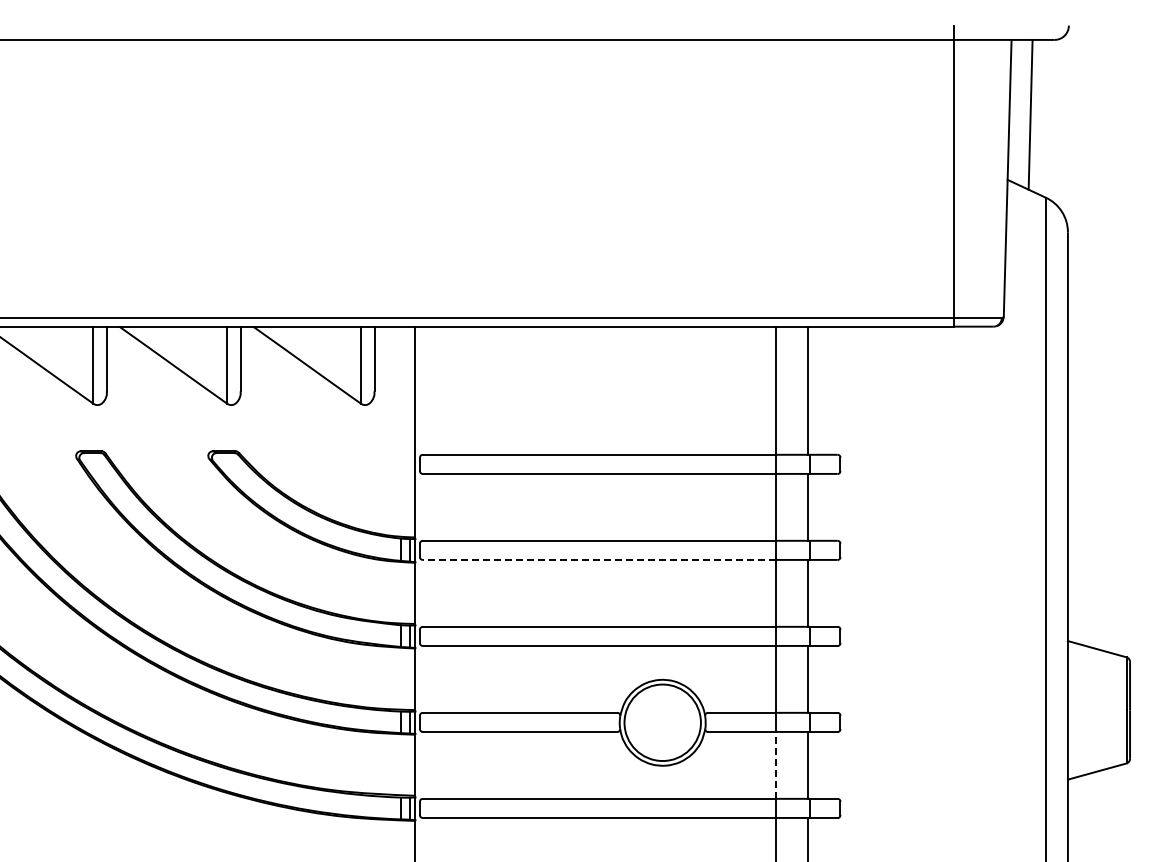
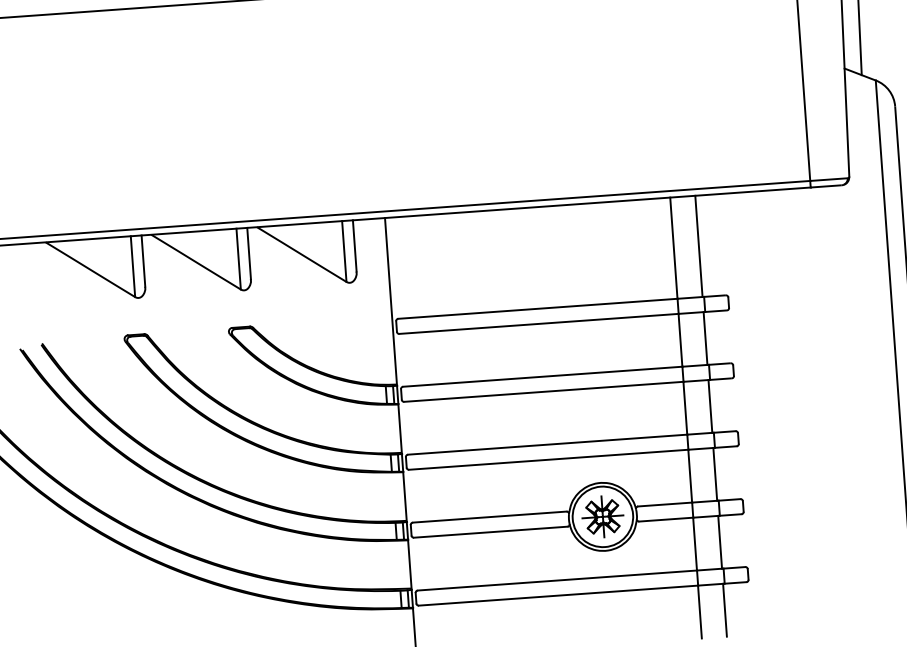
line: (599, 559) -> (543, 391), dashed -> solid
part: (662, 722) -> (602, 516), added
line: (776, 764) -> (695, 543), dashed -> solid

